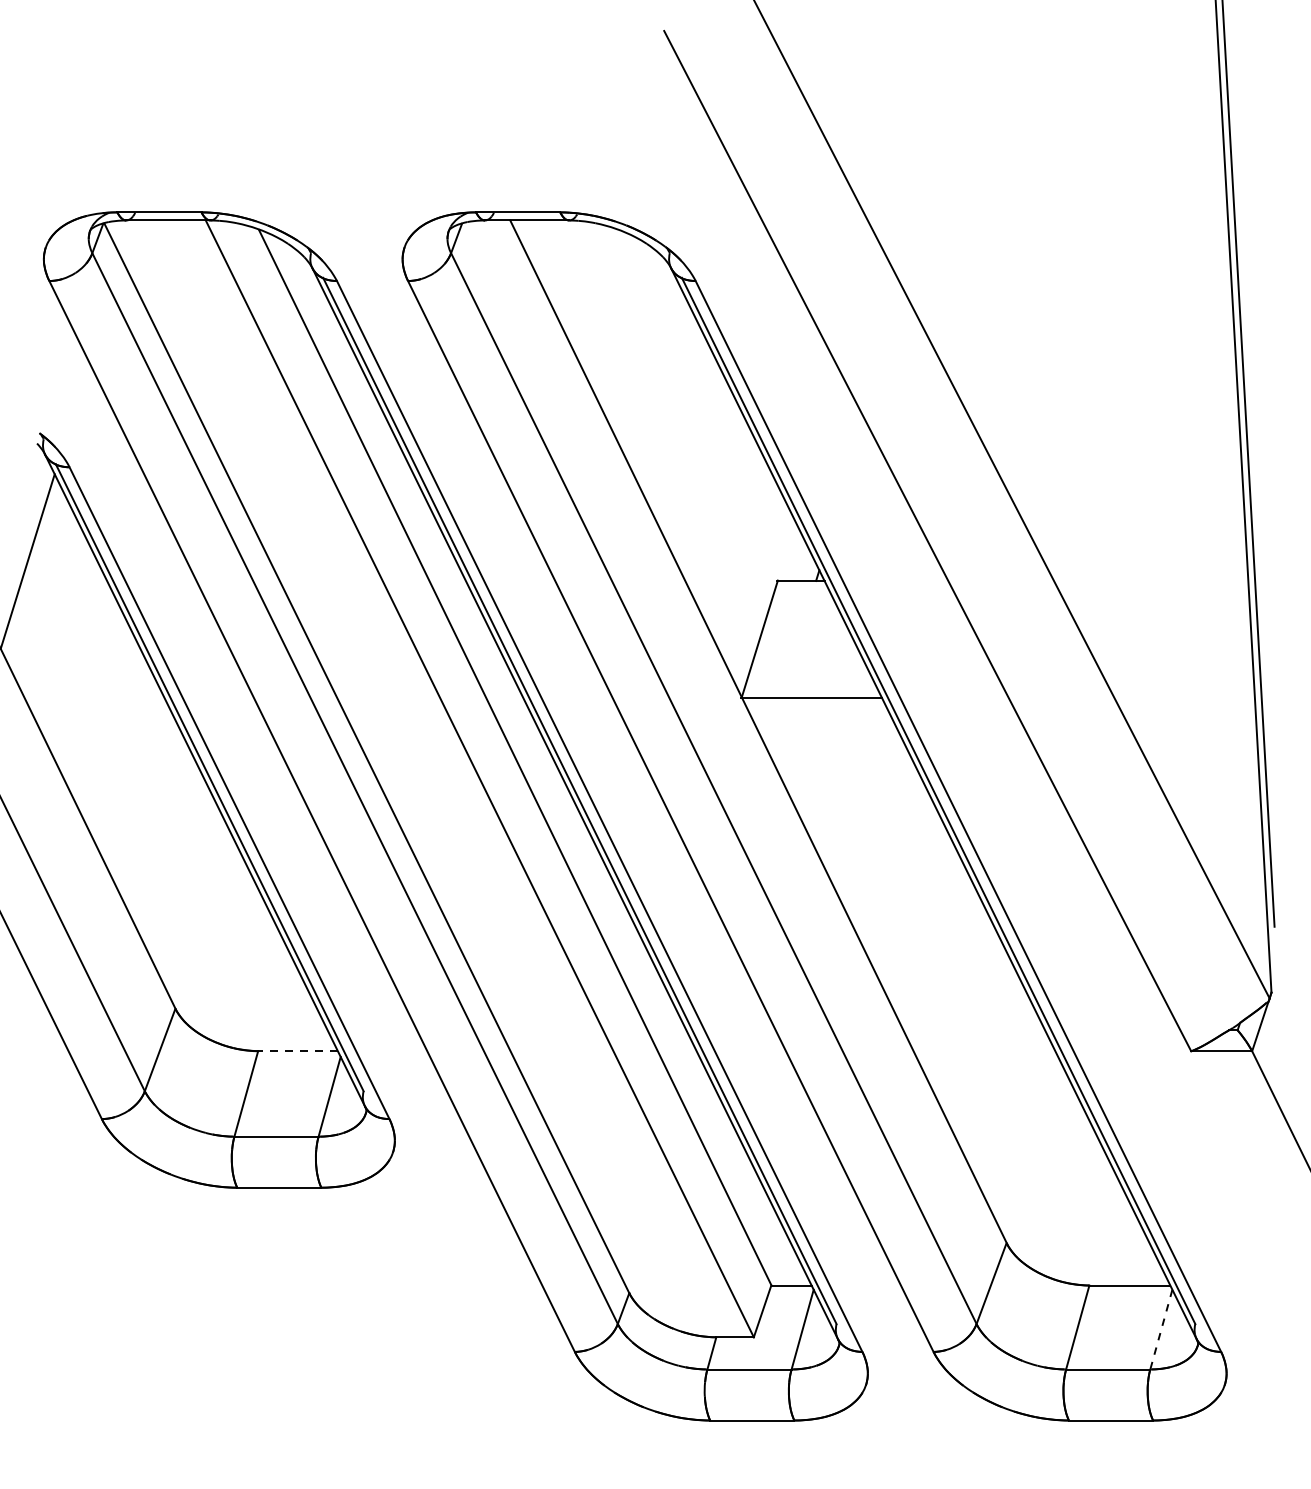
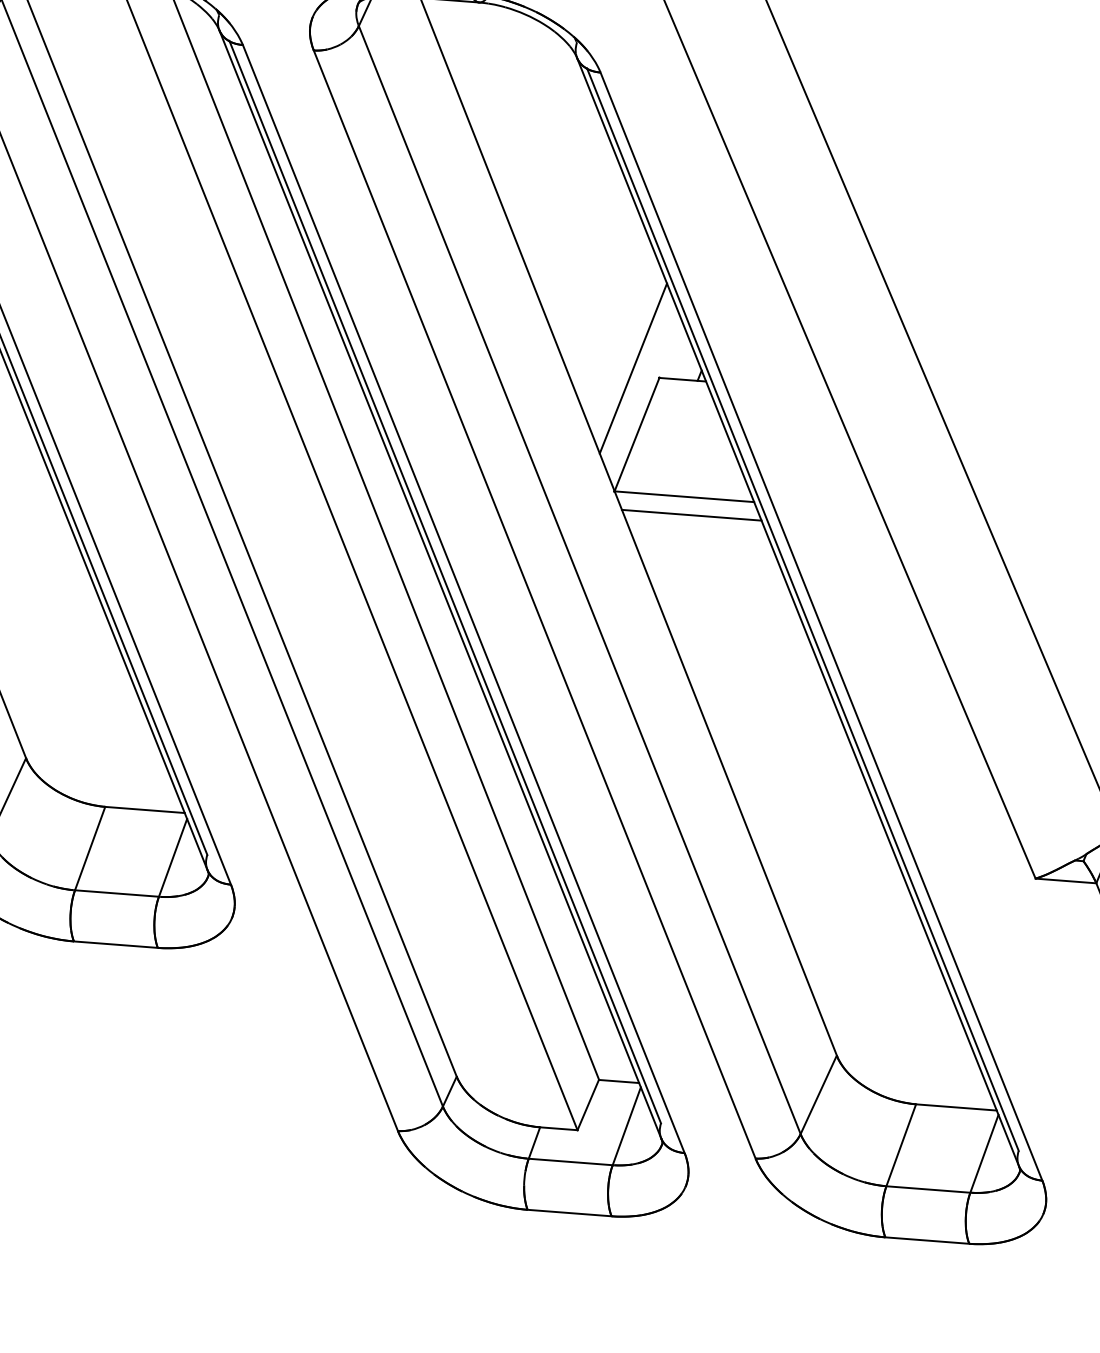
line: (751, 573) -> (633, 368), added
line: (820, 715) -> (691, 515), added
line: (298, 1051) -> (145, 810), dashed -> solid
line: (1161, 1330) -> (984, 1154), dashed -> solid

